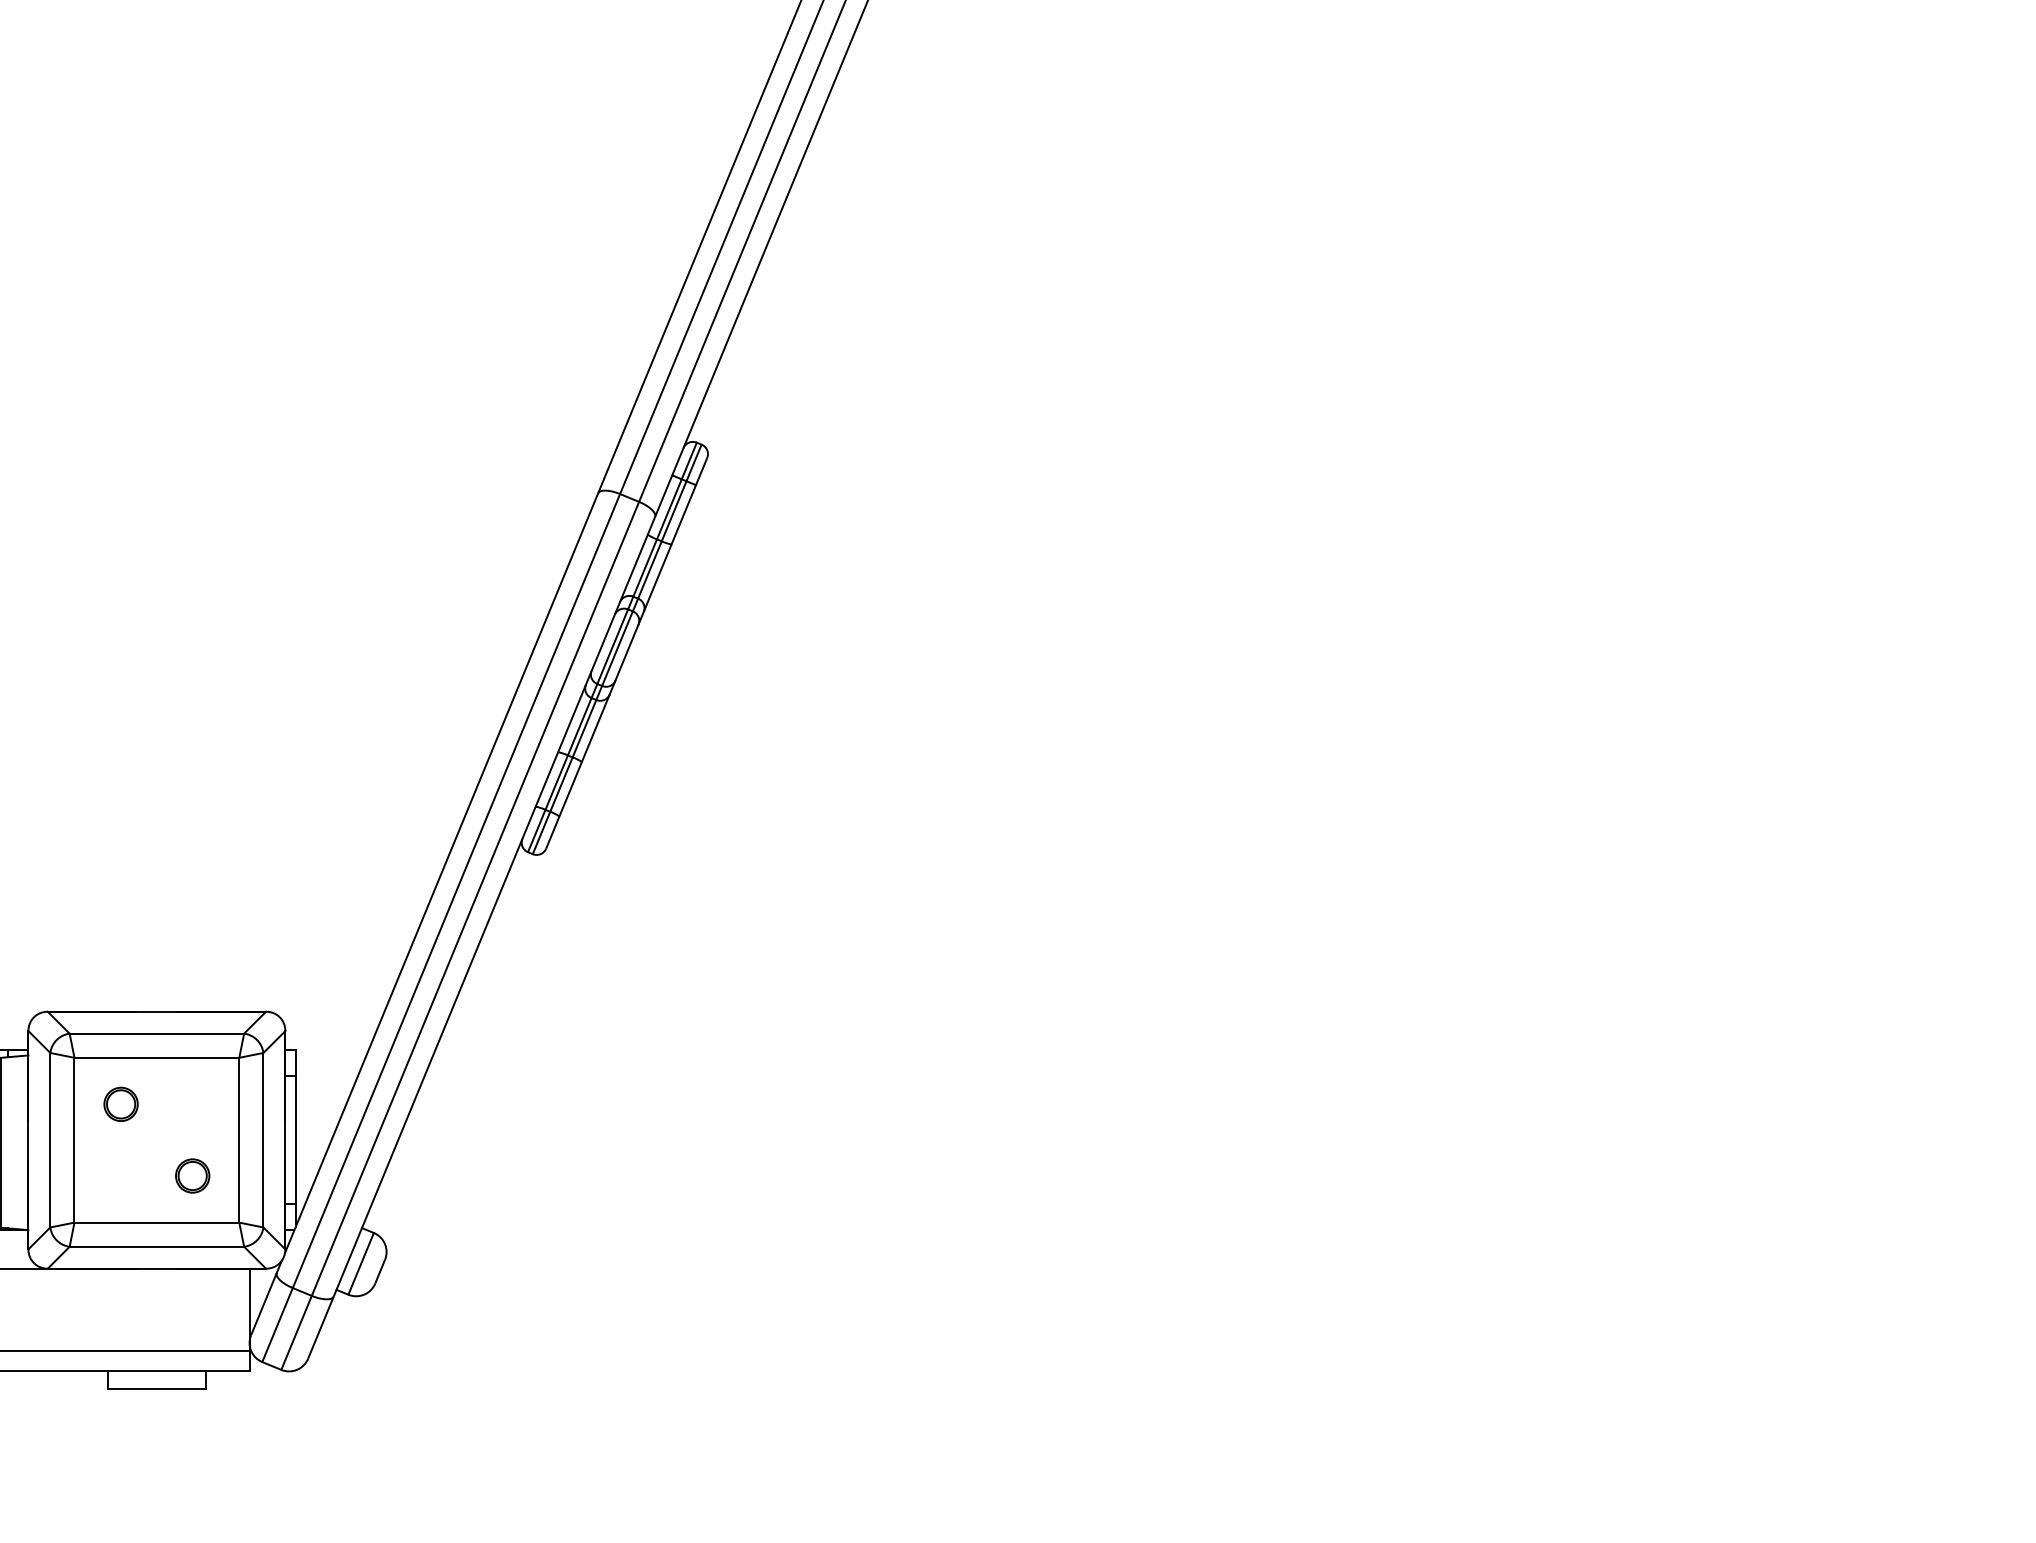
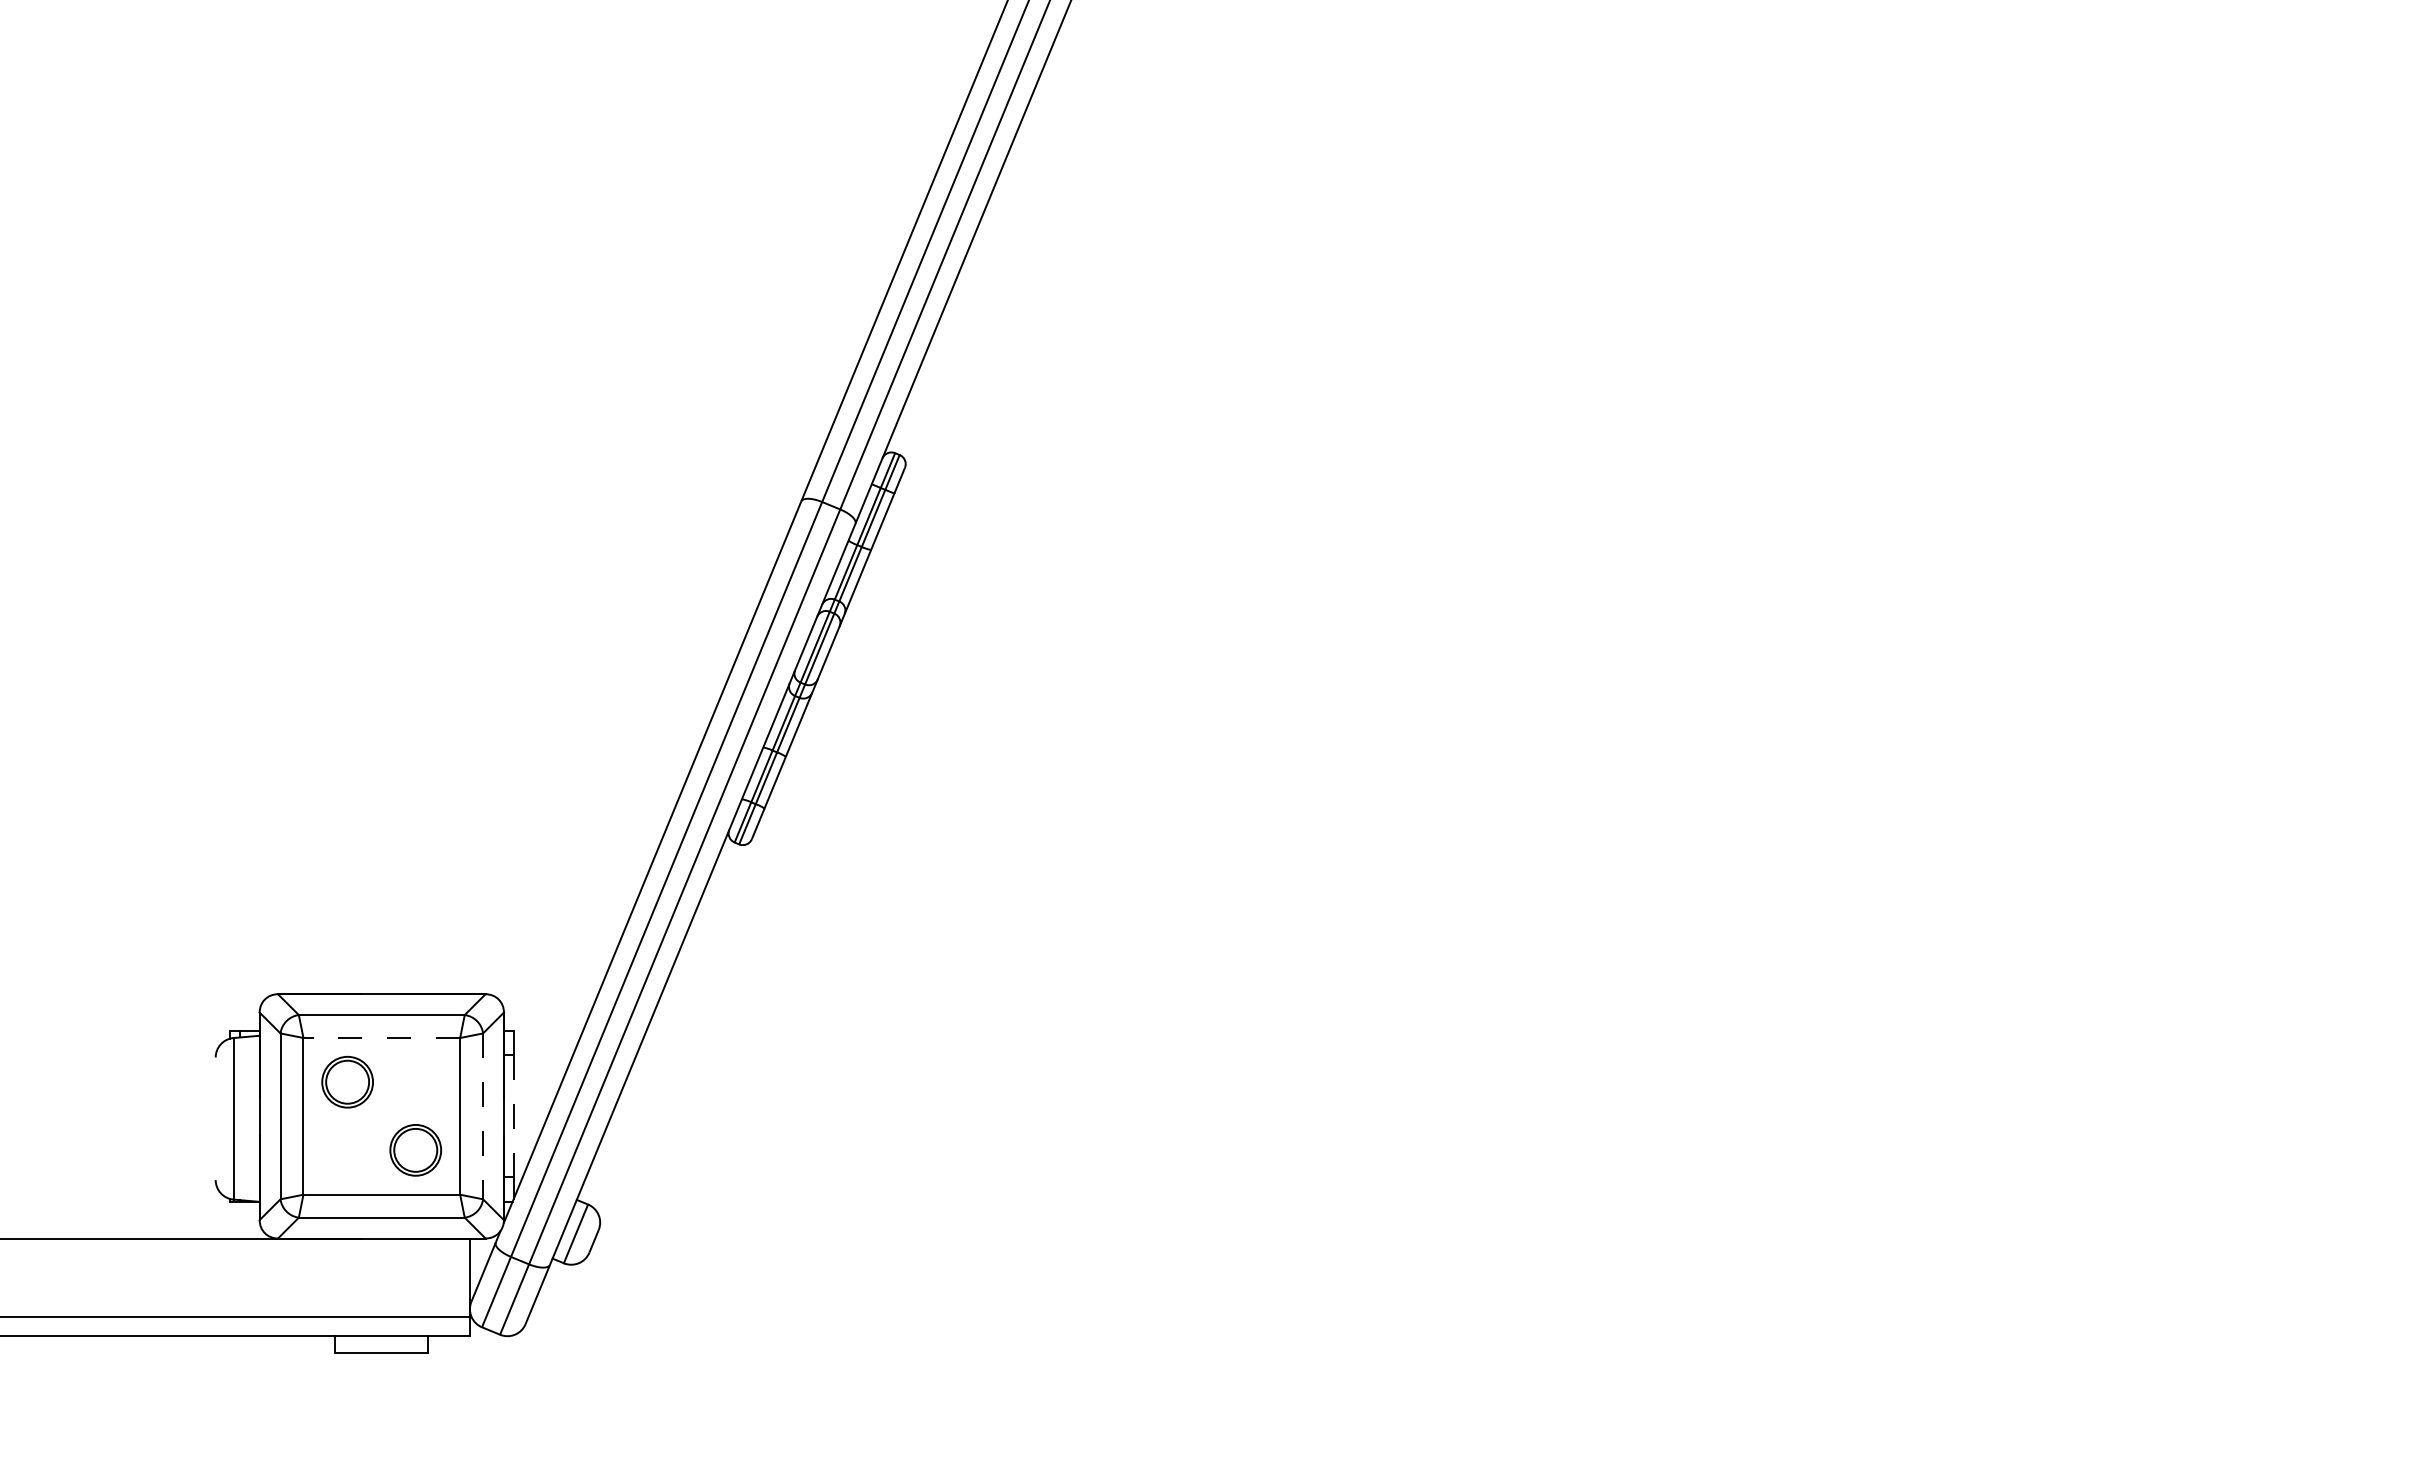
line: (156, 1058) -> (381, 1038), solid -> dashed
part: (120, 1104) -> (347, 1082), size x1.6
line: (295, 1139) -> (513, 1115), solid -> dashed
line: (263, 1140) -> (483, 1116), solid -> dashed
part: (192, 1176) -> (415, 1150), size x1.6

